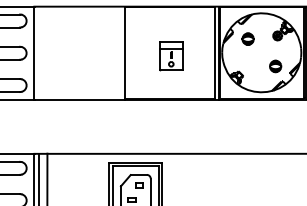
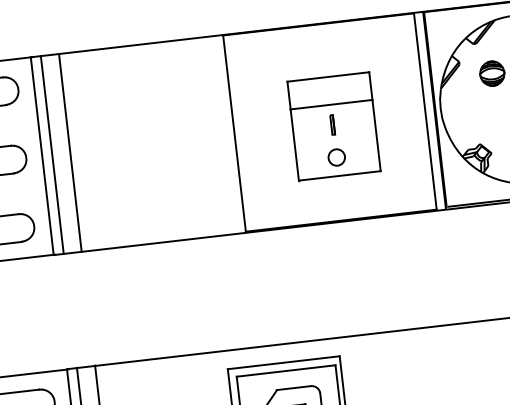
line: (38, 52) -> (51, 153), added
line: (47, 52) -> (70, 151), added
part: (171, 55) -> (333, 127), size x1.67

